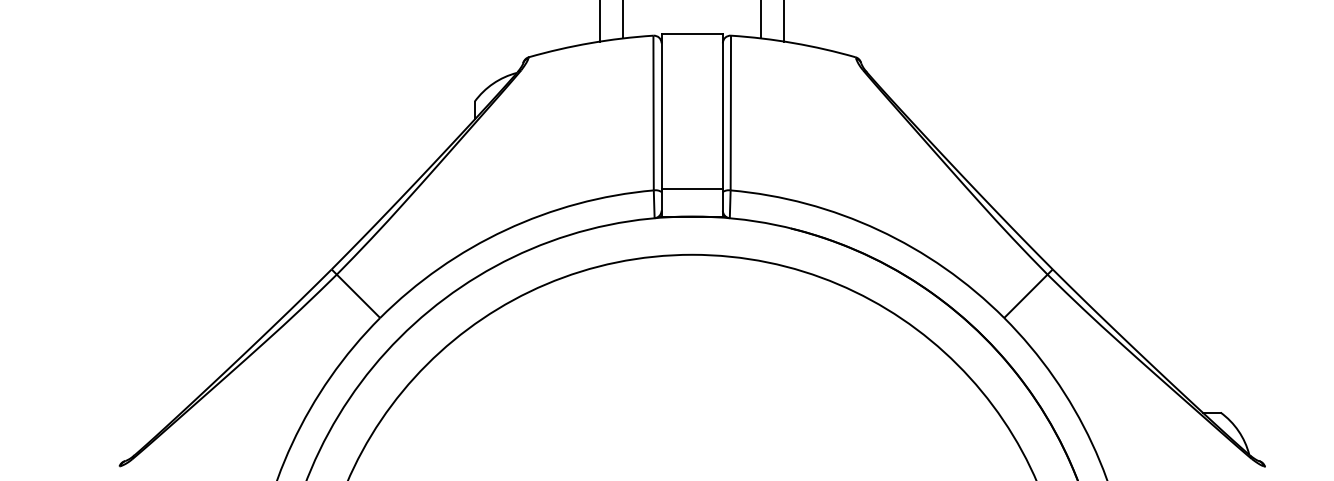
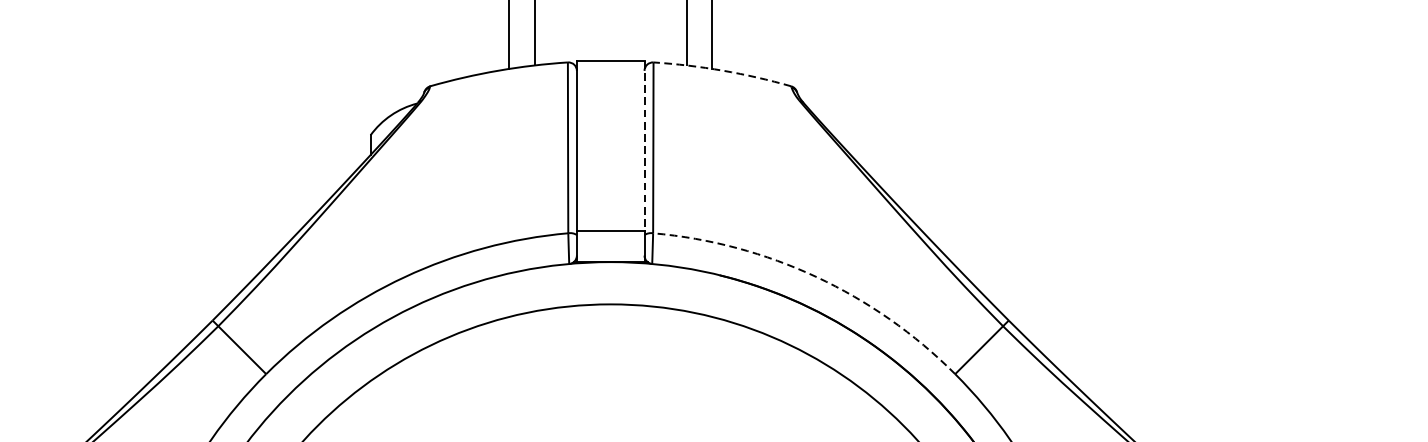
arc: (793, 43) -> (722, 71), solid -> dashed
line: (722, 112) -> (644, 147), solid -> dashed
arc: (878, 230) -> (816, 277), solid -> dashed

